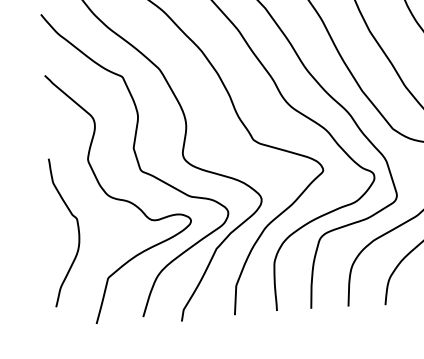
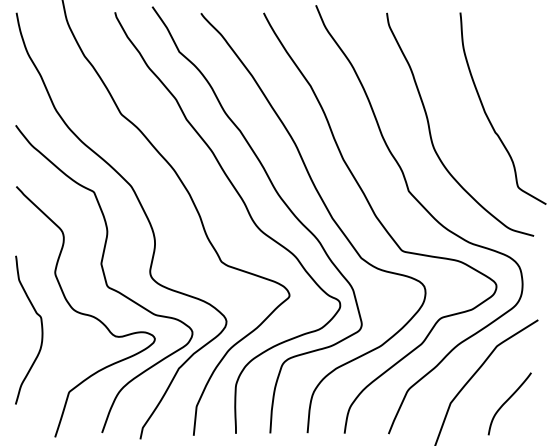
curve: (78, 230) -> (41, 329), moved

